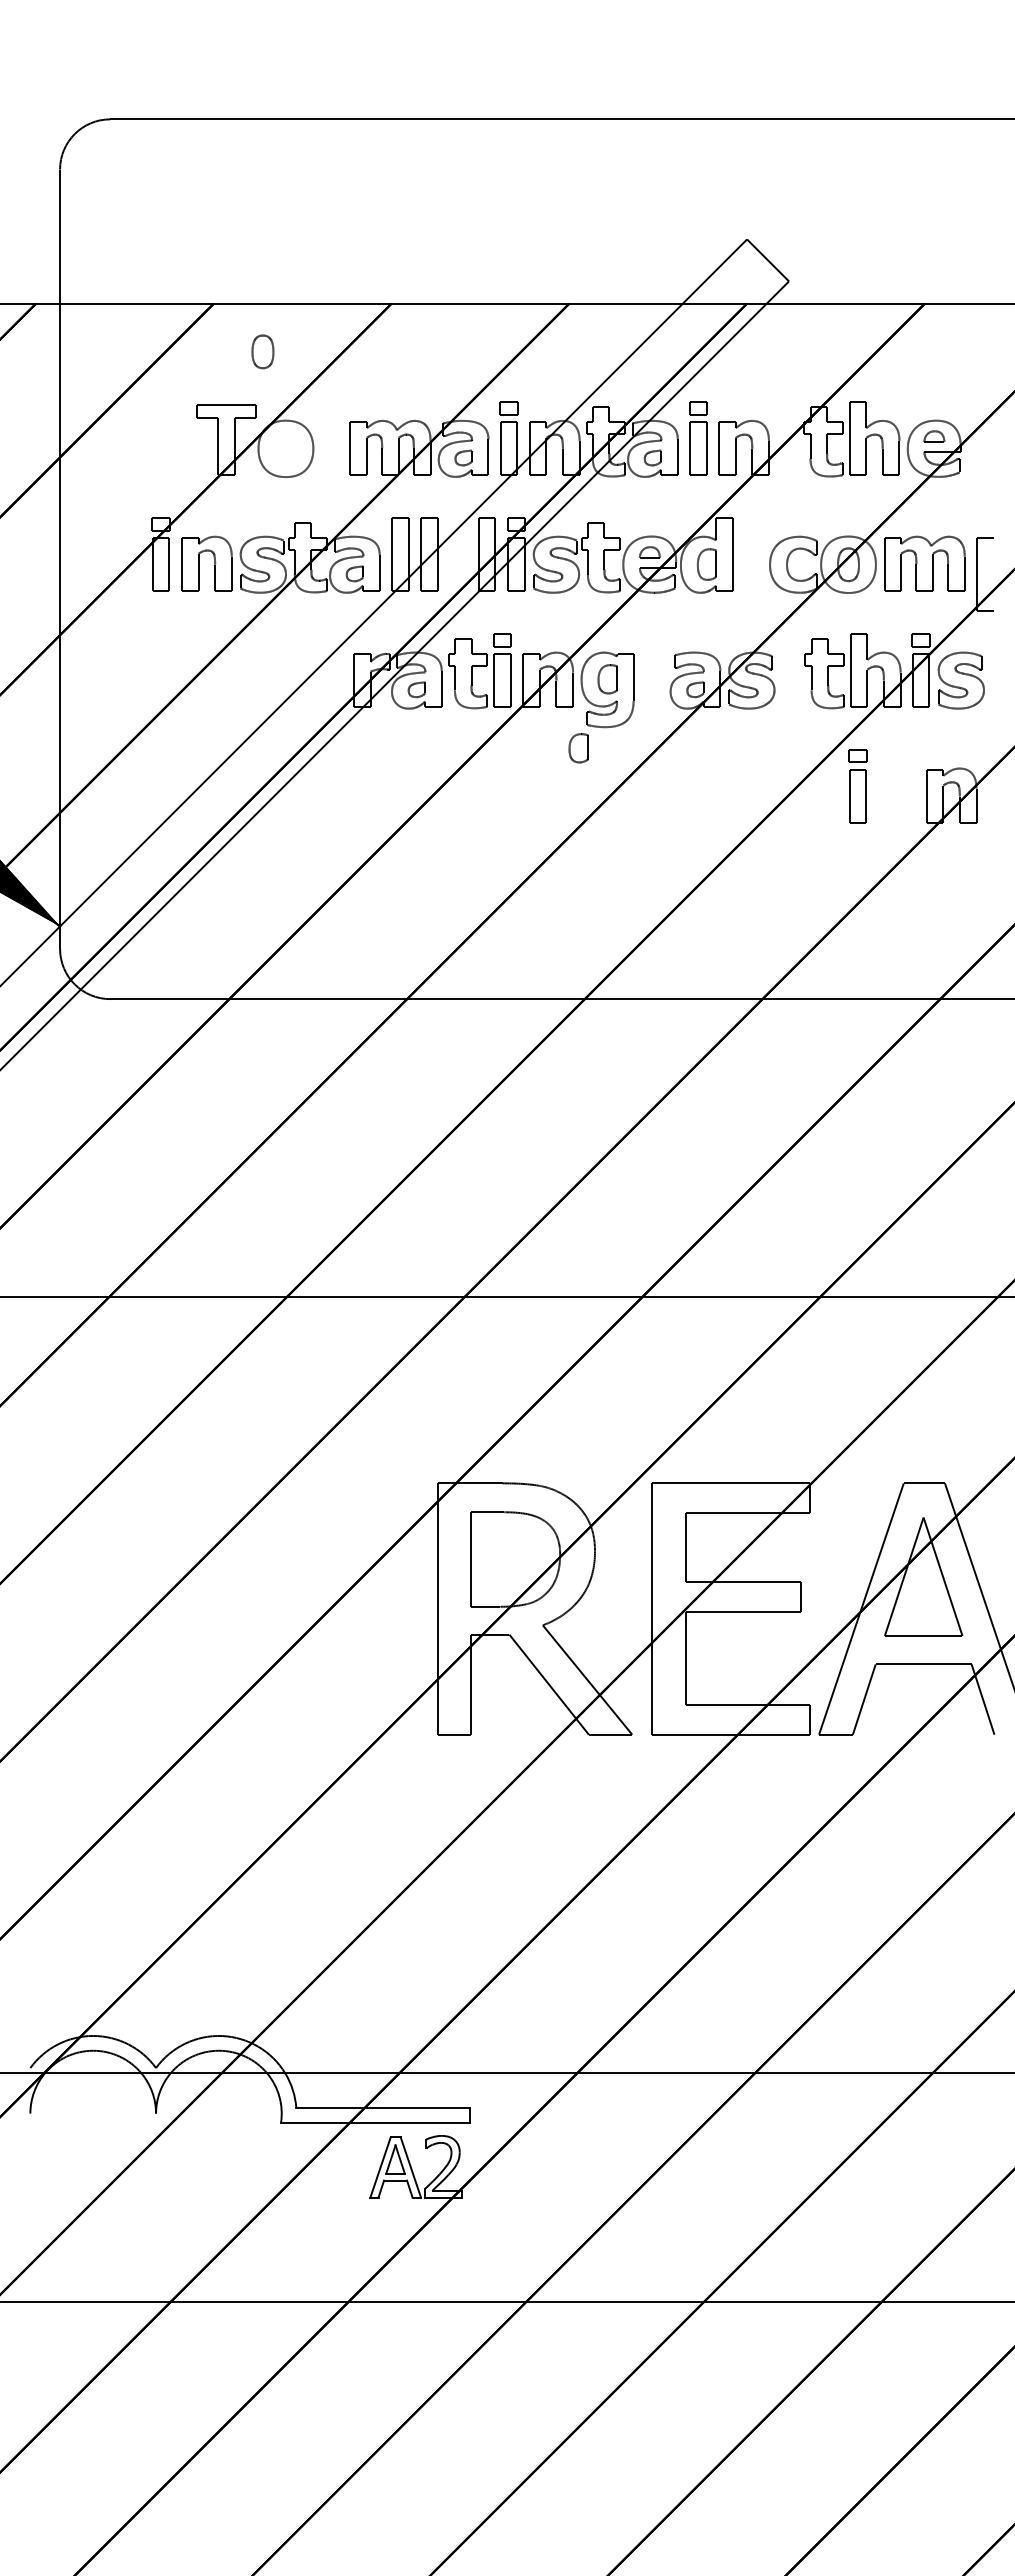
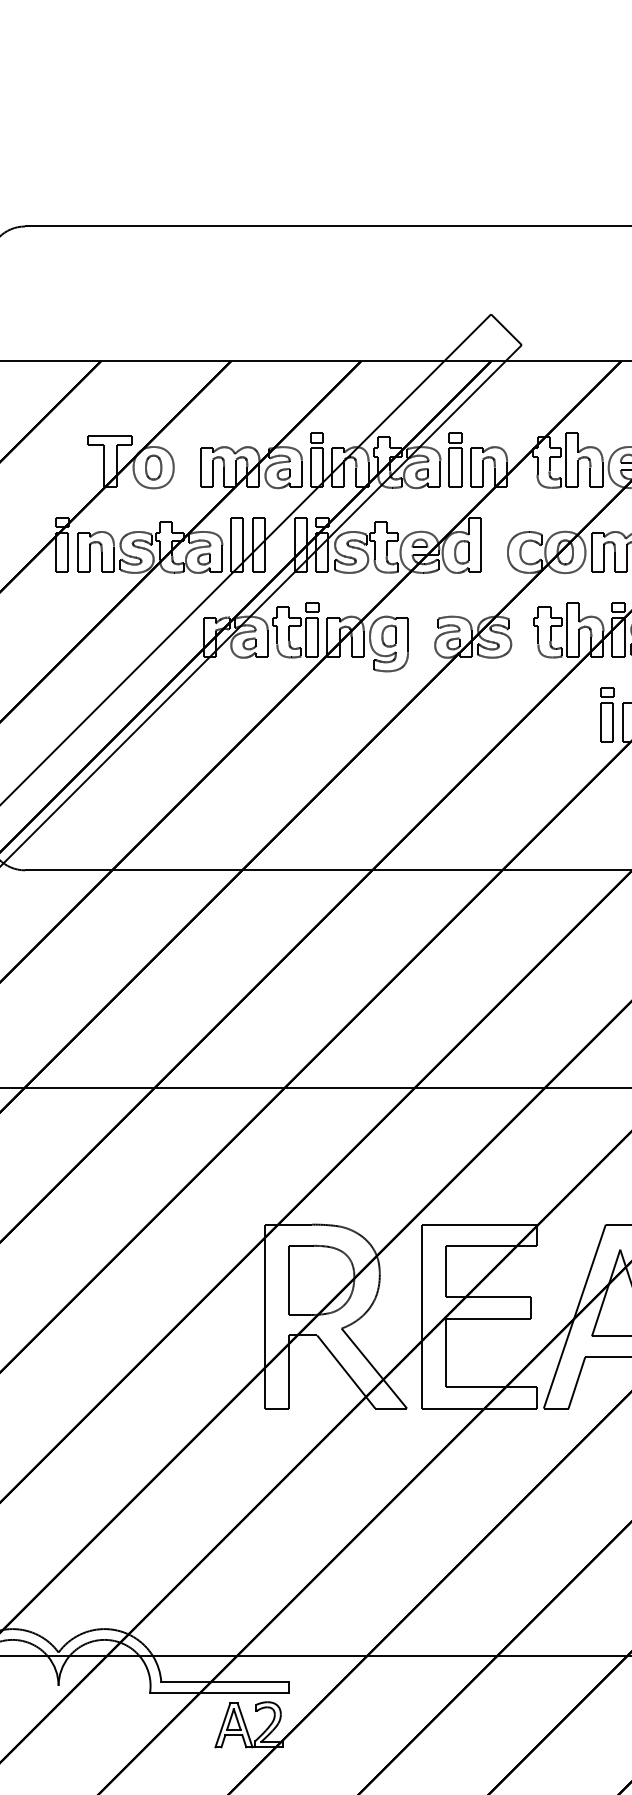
part: (262, 351) -> (153, 467), moved
part: (578, 748) -> (367, 686), removed
part: (857, 786) -> (607, 714), moved

